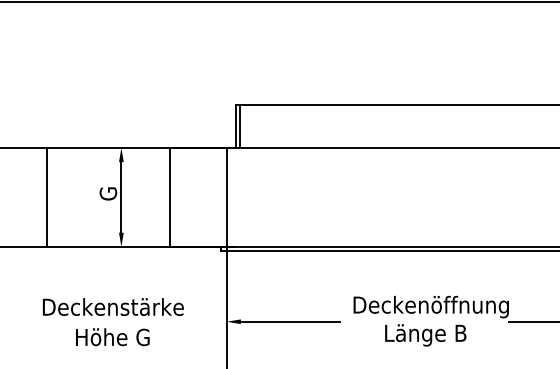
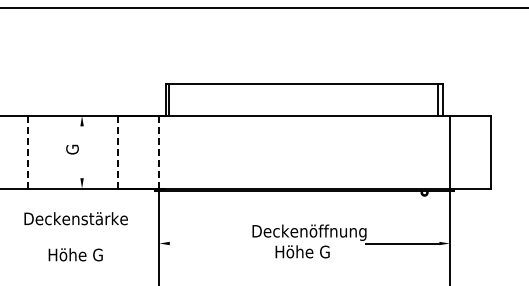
line: (47, 196) -> (27, 151), solid -> dashed
line: (169, 196) -> (117, 151), solid -> dashed
line: (226, 196) -> (159, 151), solid -> dashed
line: (121, 197) -> (82, 152), removed
text: (112, 306) -> (75, 218), moved
line: (289, 321) -> (205, 243), removed
text: (427, 335) -> (306, 253), Länge B -> Höhe G

